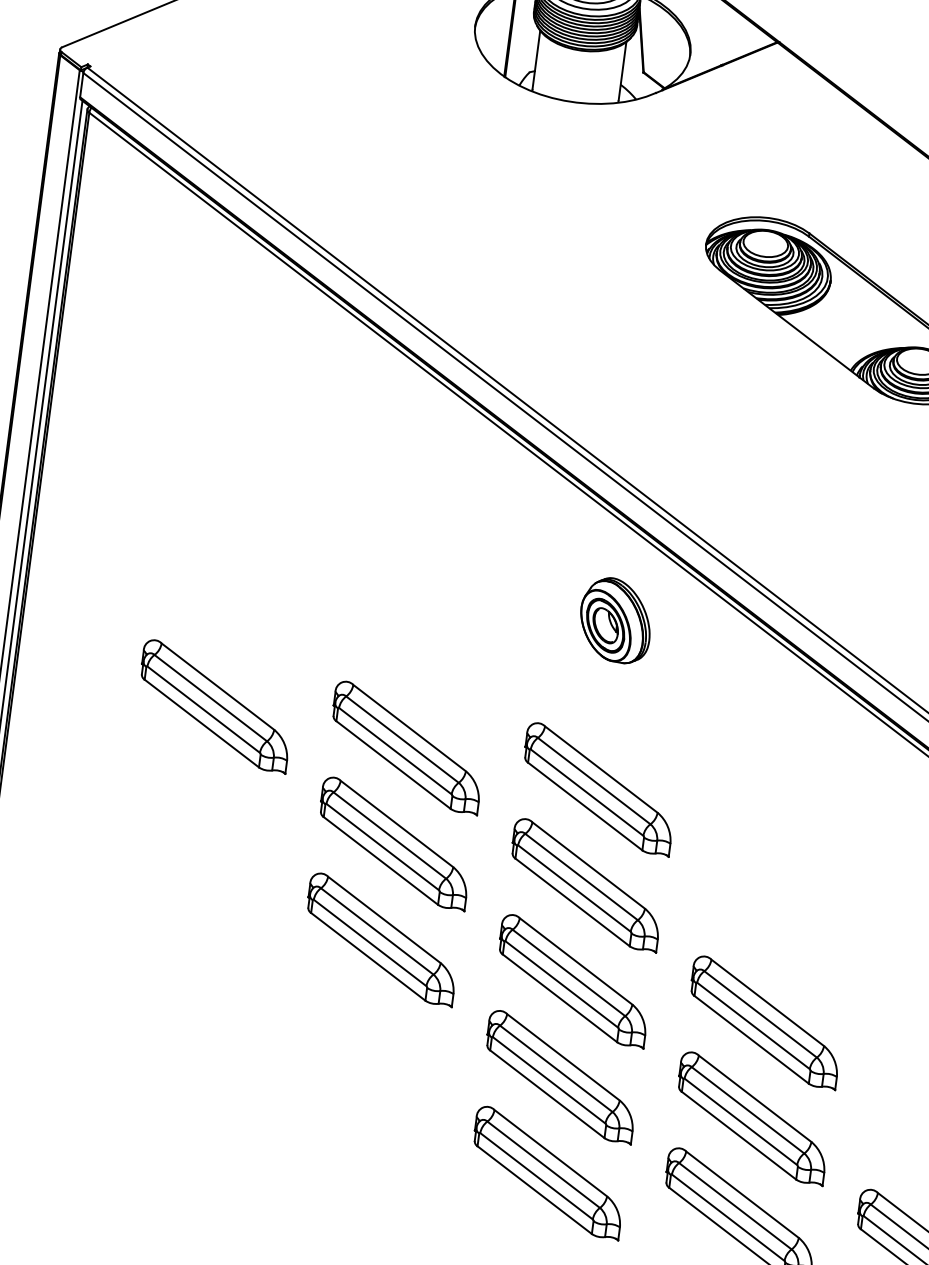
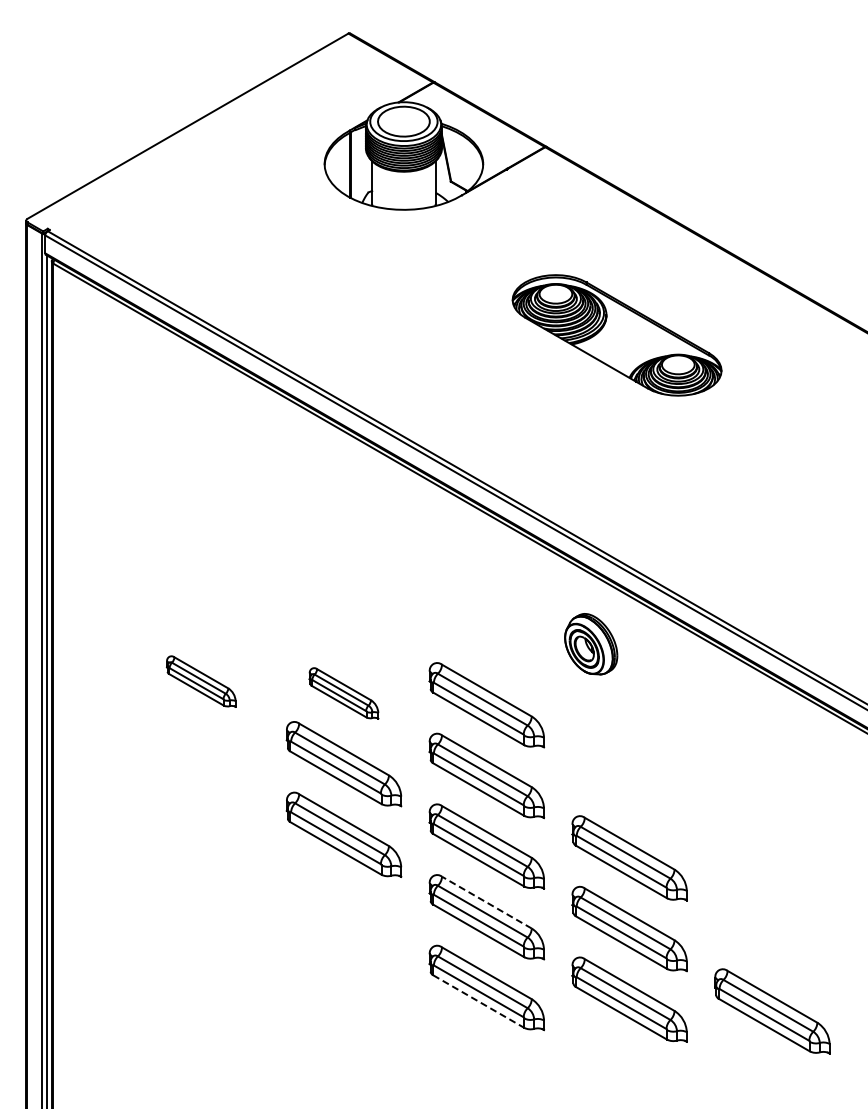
part: (616, 620) -> (591, 644), moved
part: (215, 706) -> (201, 681), size x0.6
part: (406, 747) -> (343, 693), size x0.6
line: (562, 1057) -> (486, 902), solid -> dashed
line: (534, 1189) -> (478, 1001), solid -> dashed

